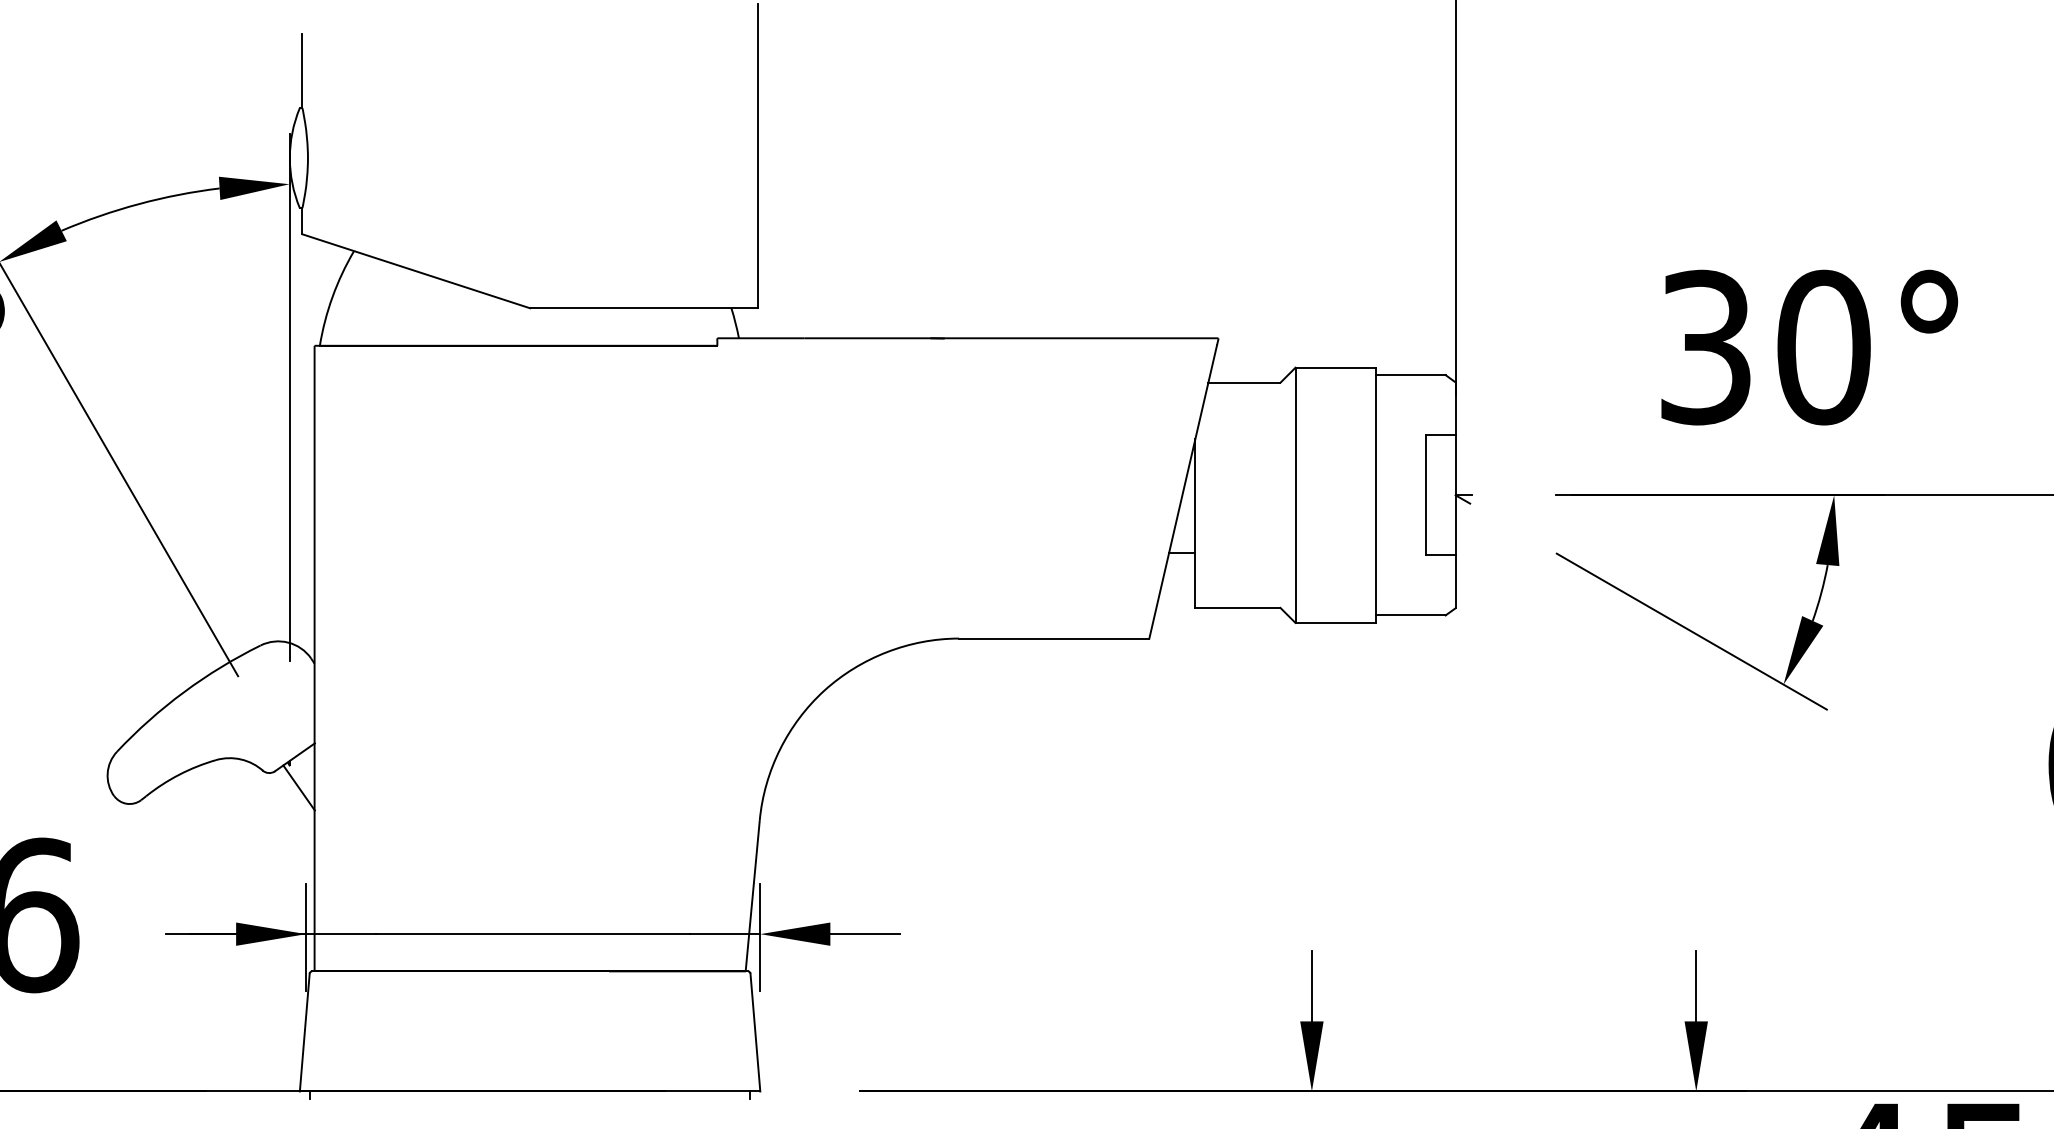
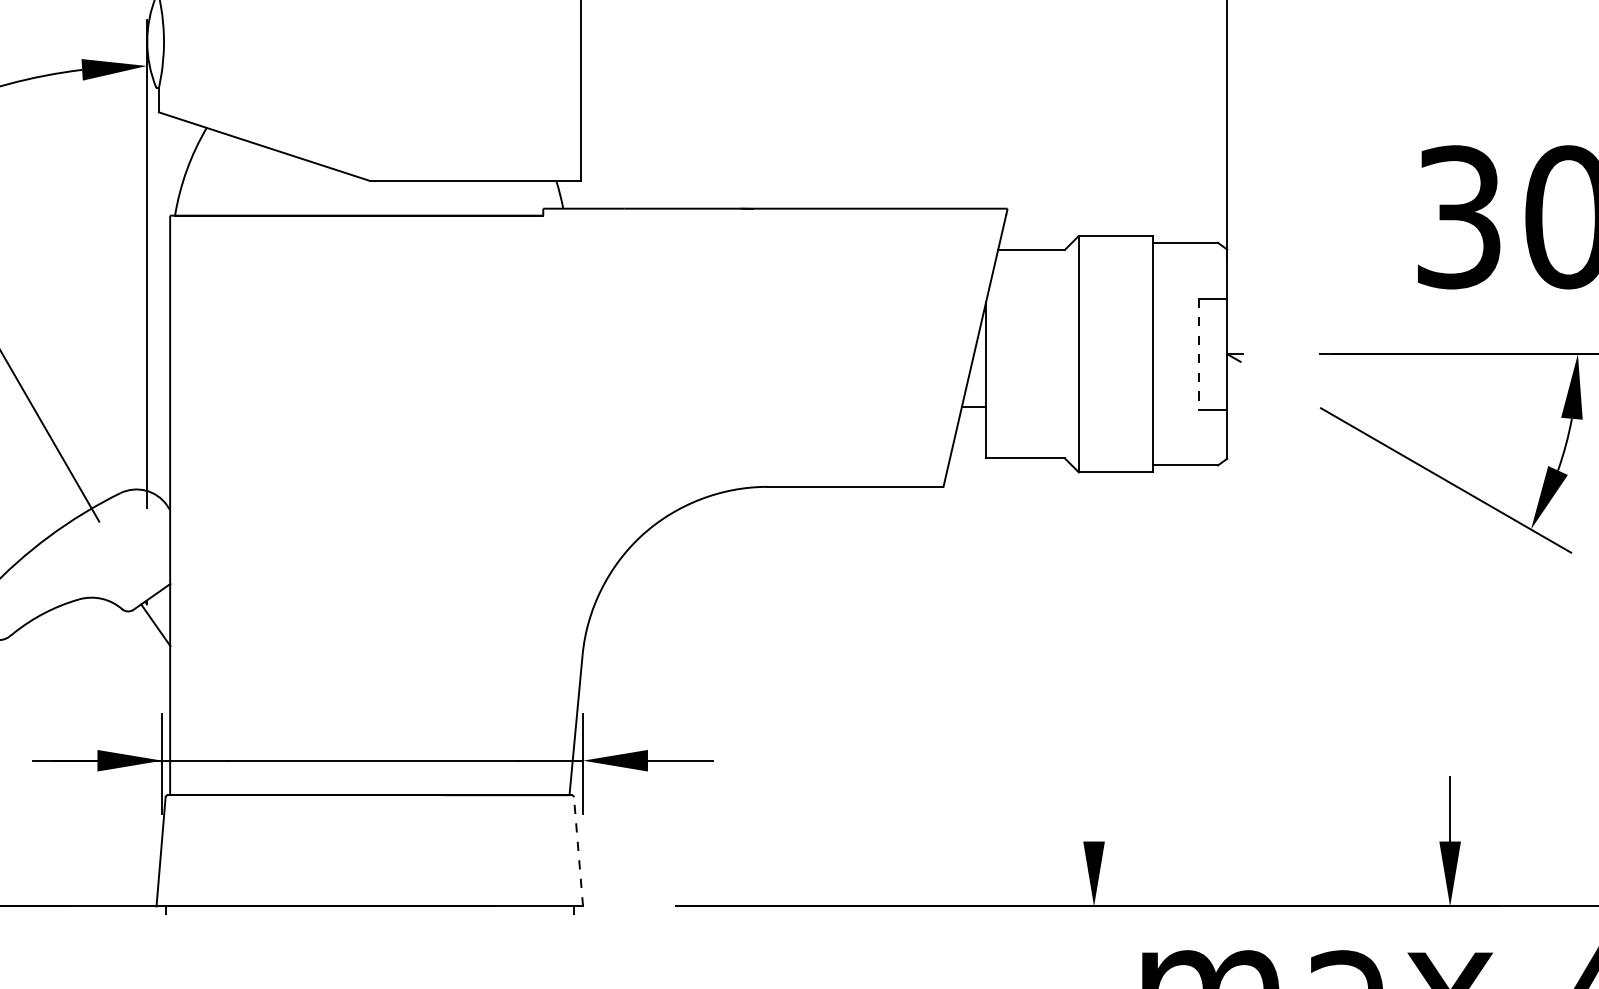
line: (1425, 495) -> (1199, 354), solid -> dashed
line: (1311, 986) -> (1093, 809), removed
line: (755, 1032) -> (578, 851), solid -> dashed

